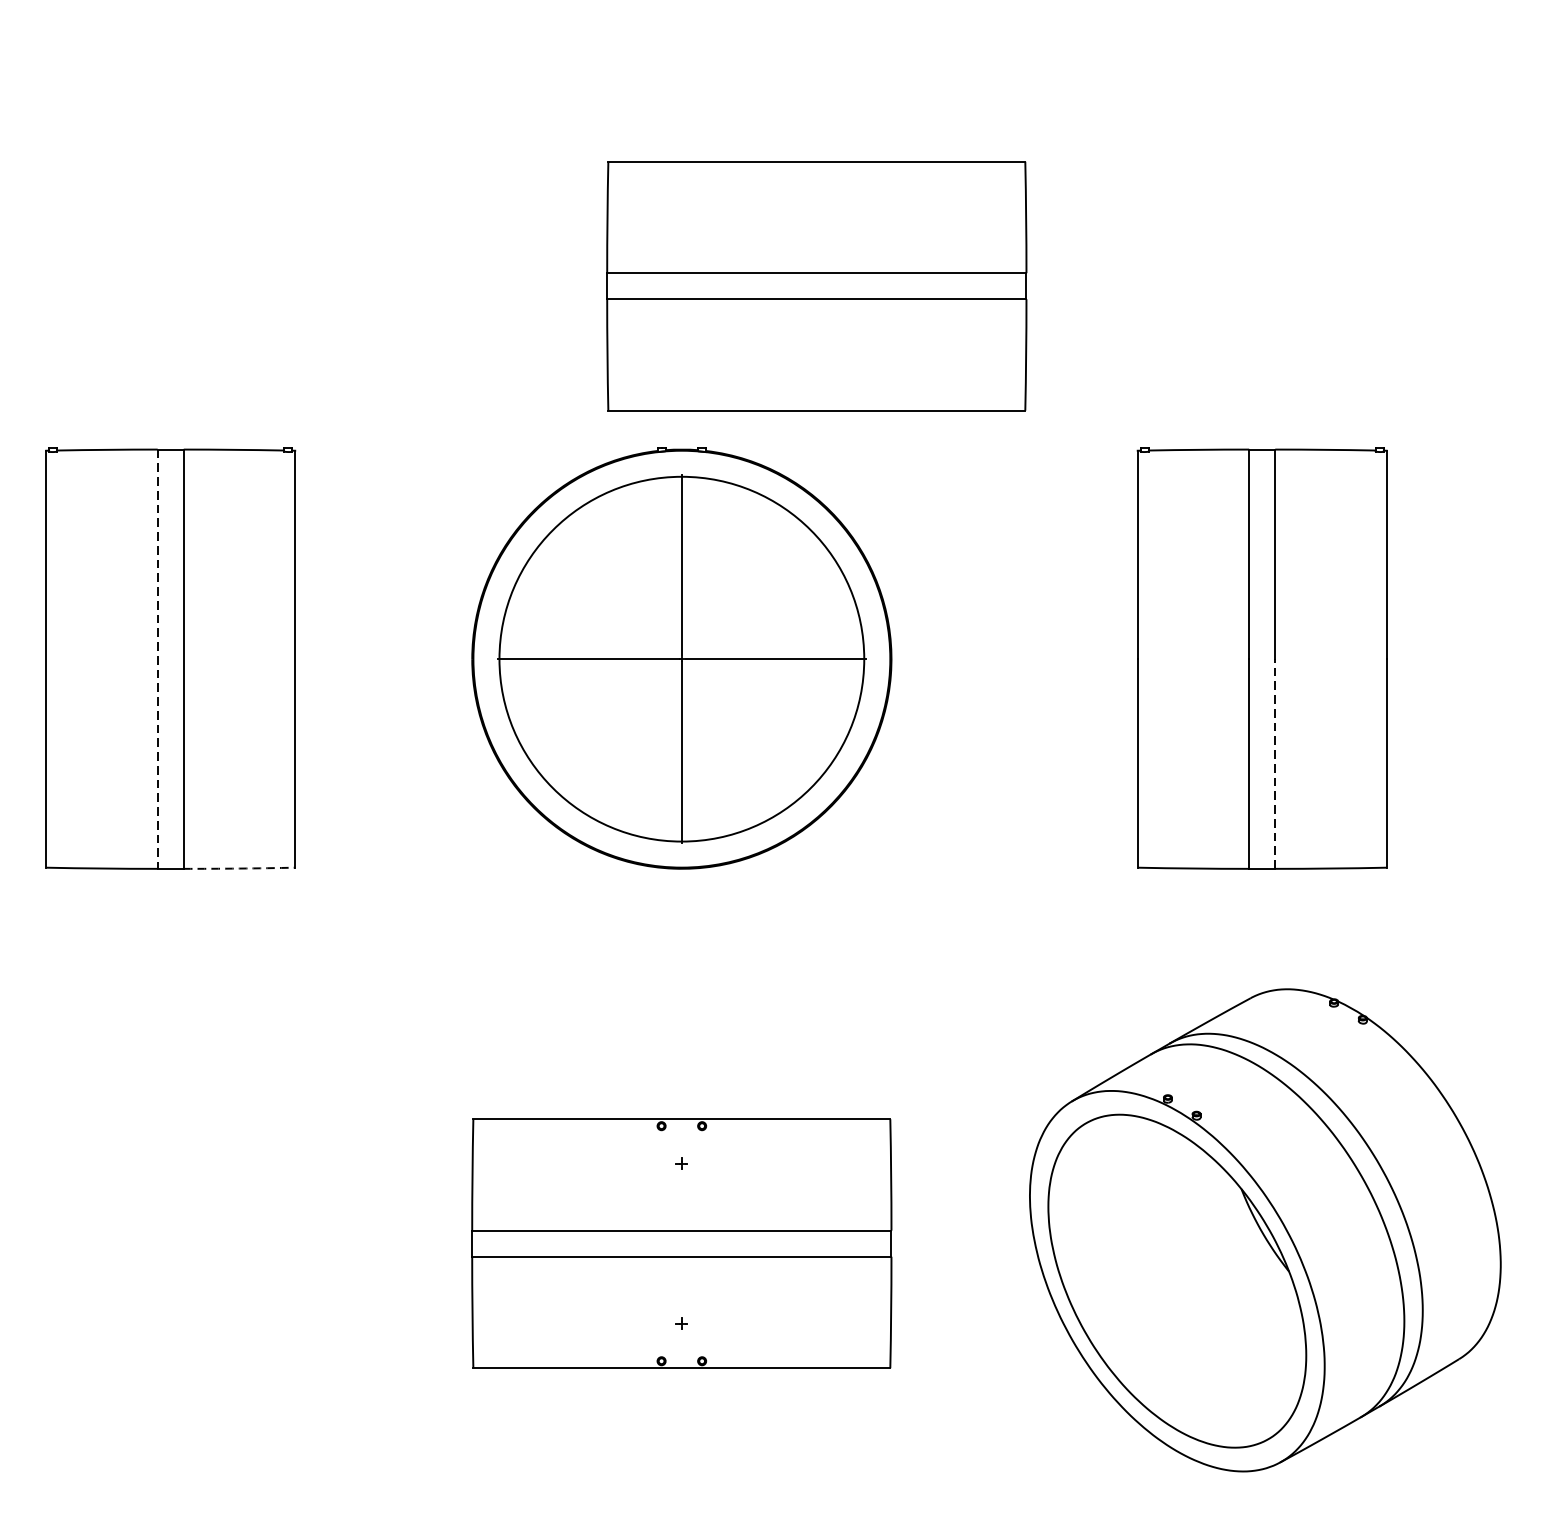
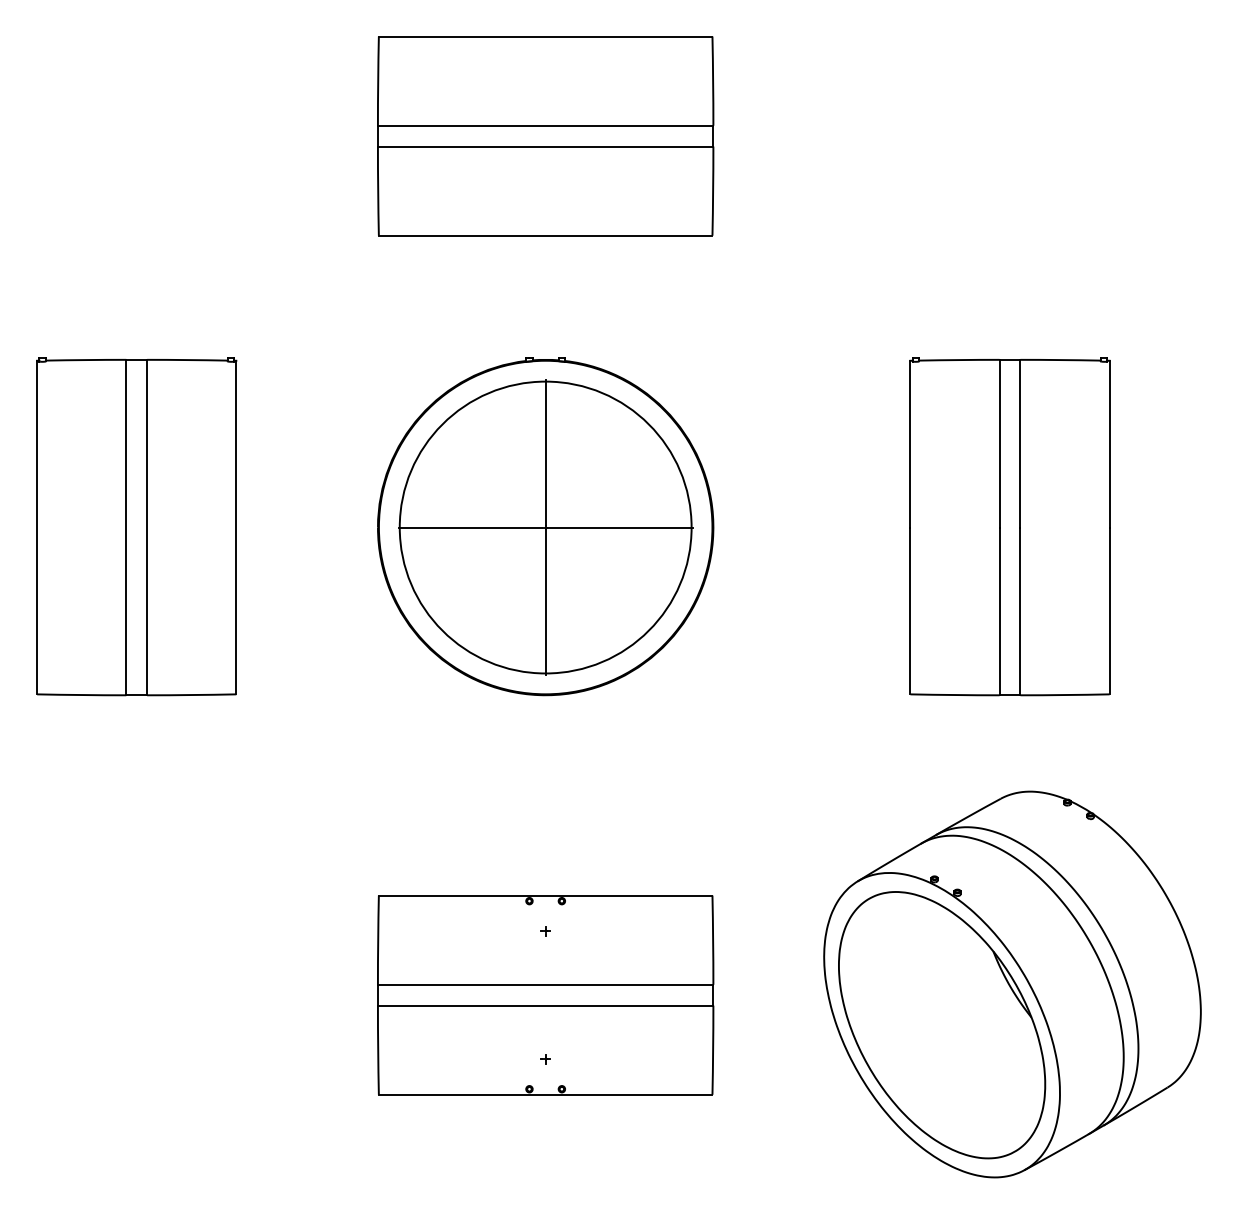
part: (816, 286) -> (545, 136), moved
line: (157, 659) -> (126, 527), dashed -> solid
line: (1275, 764) -> (1020, 611), dashed -> solid
arc: (239, 869) -> (191, 695), dashed -> solid

